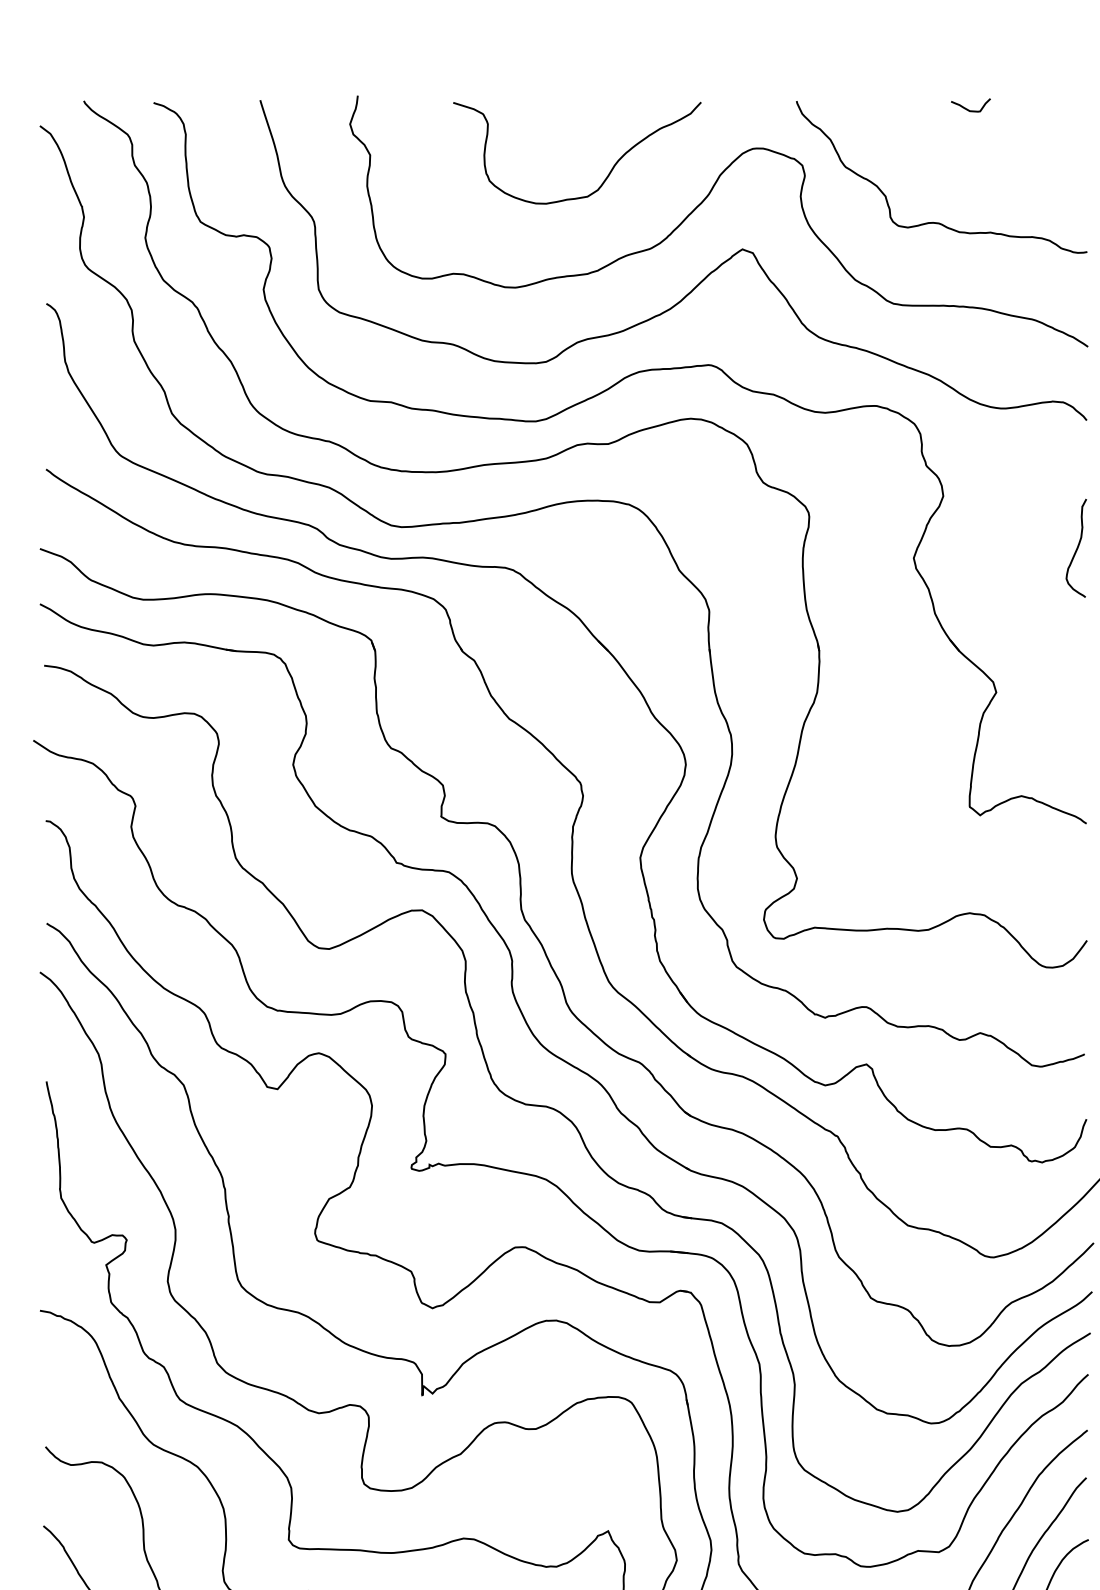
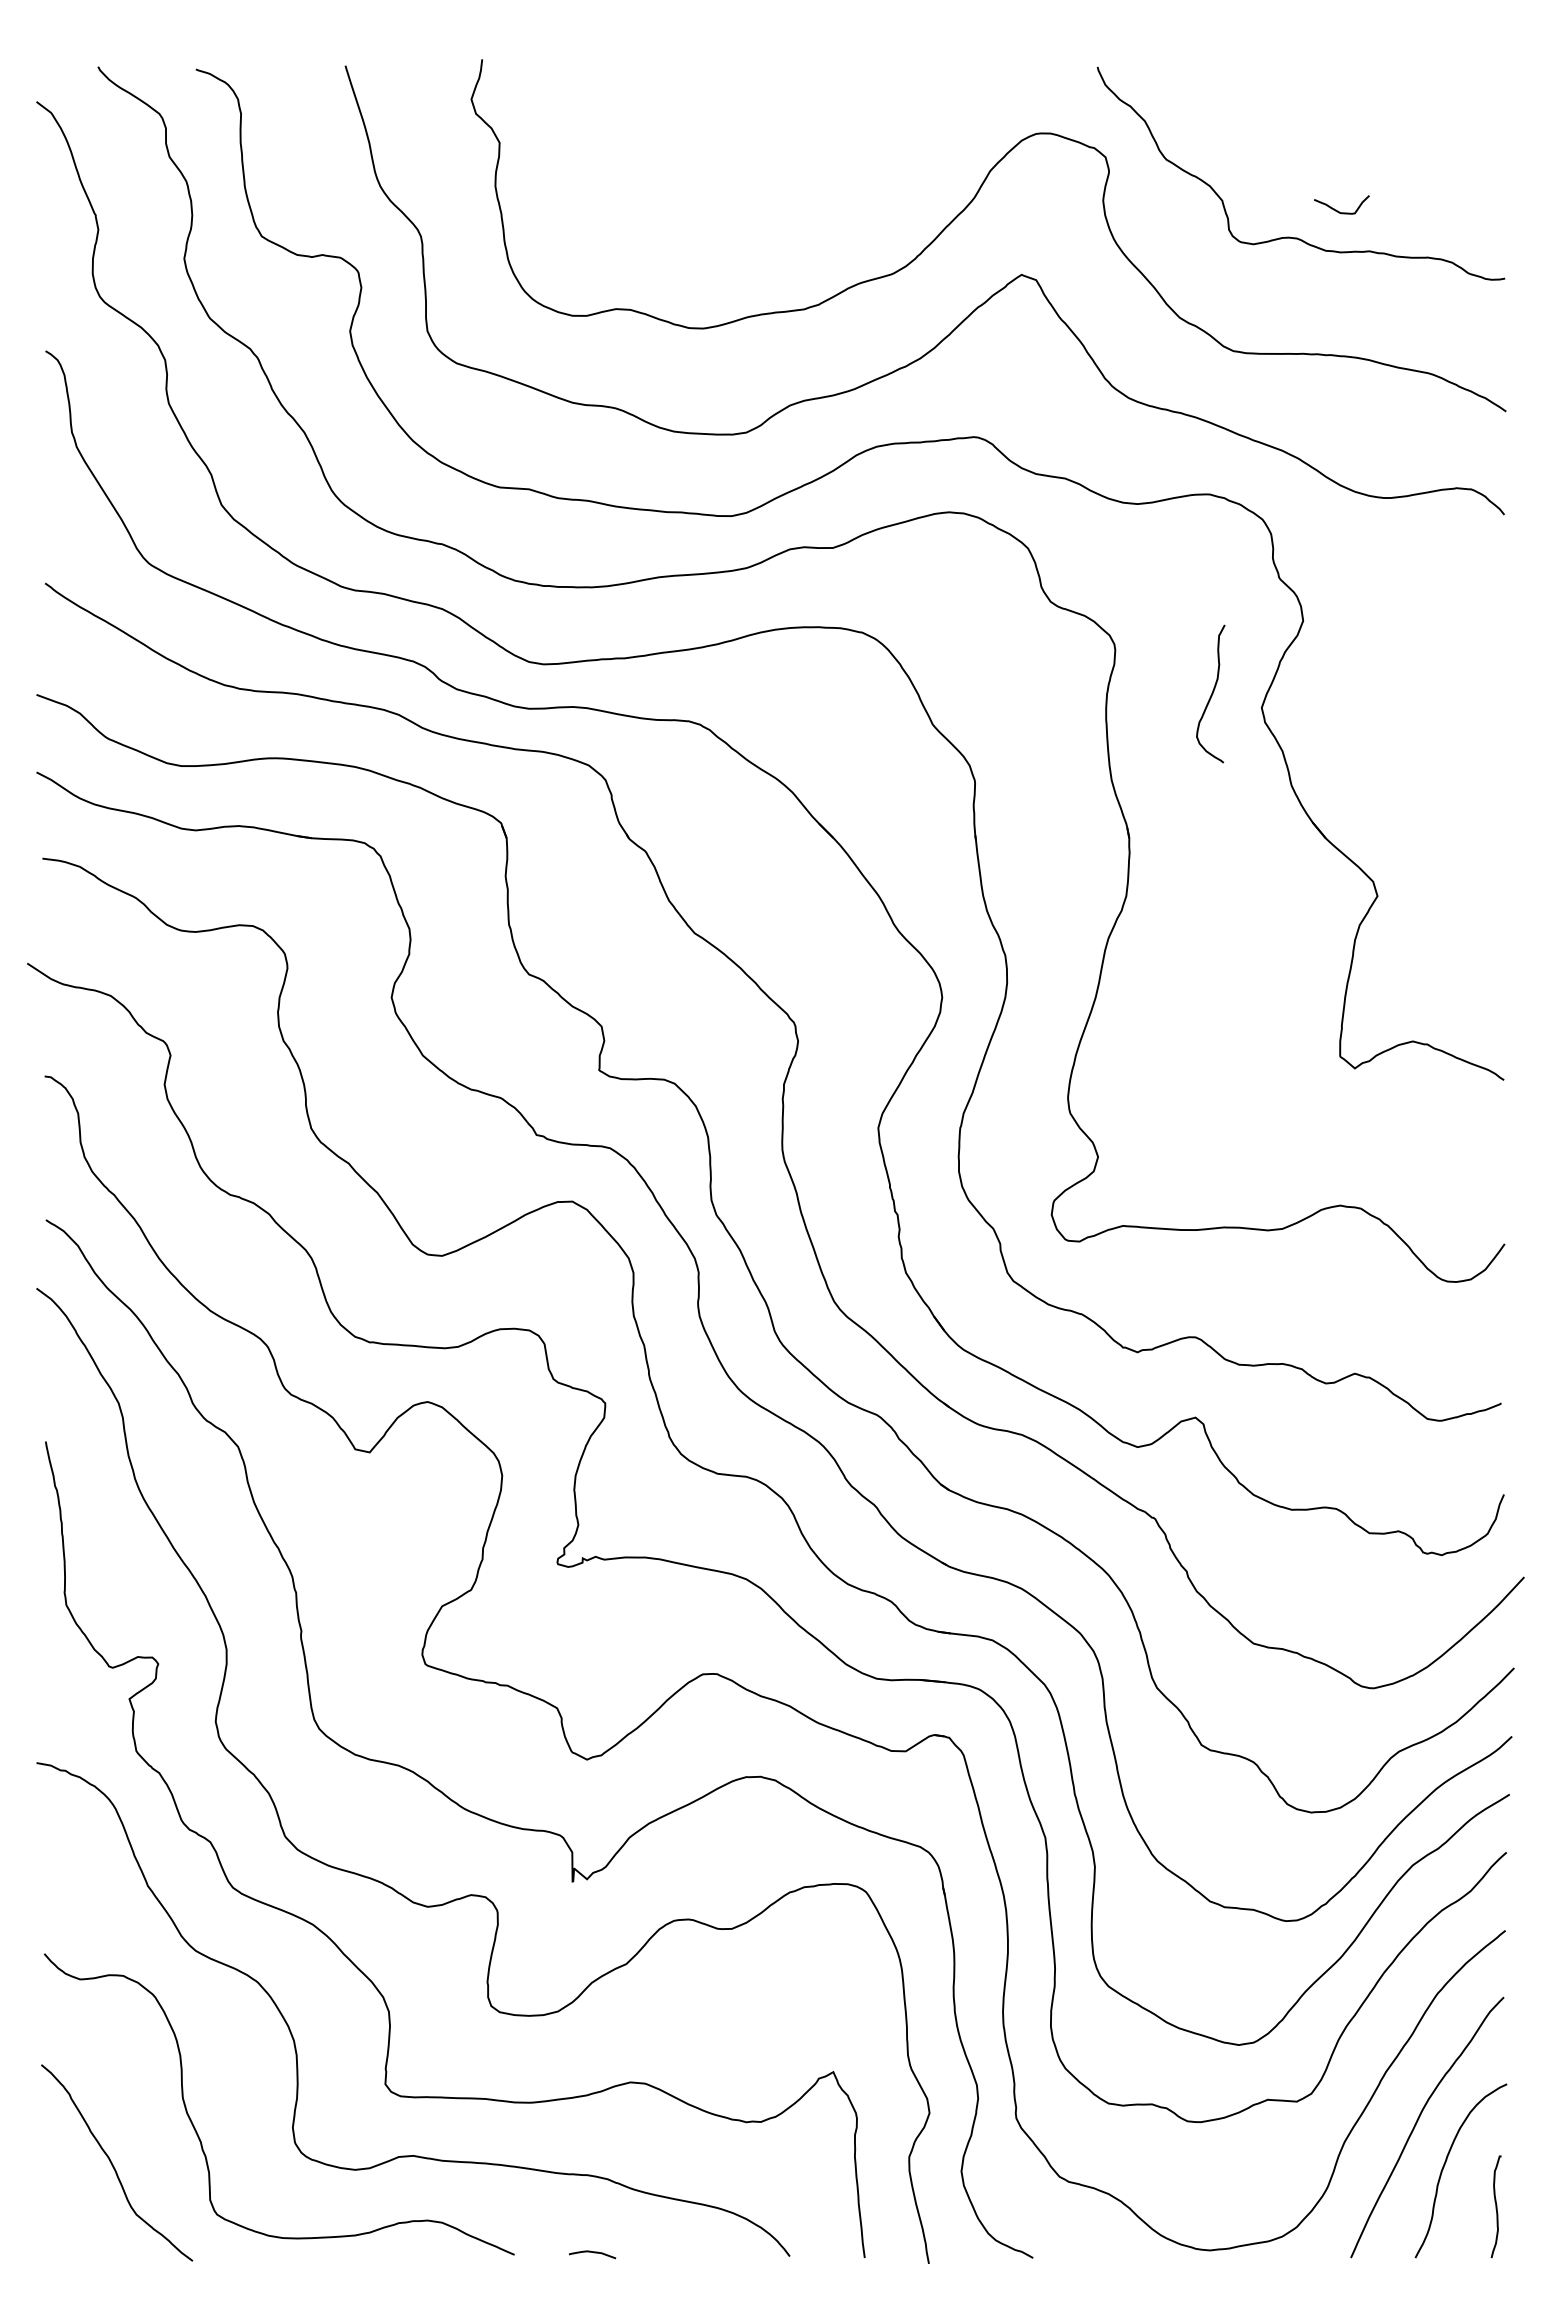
curve: (967, 108) -> (1336, 209), moved
curve: (608, 174) -> (833, 169), removed
curve: (1076, 547) -> (1211, 693), moved

